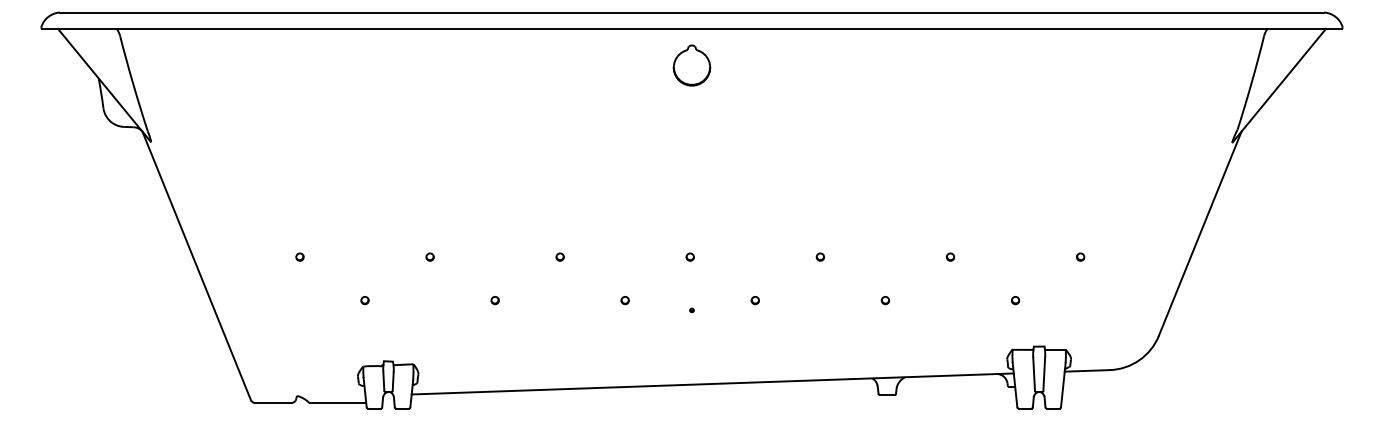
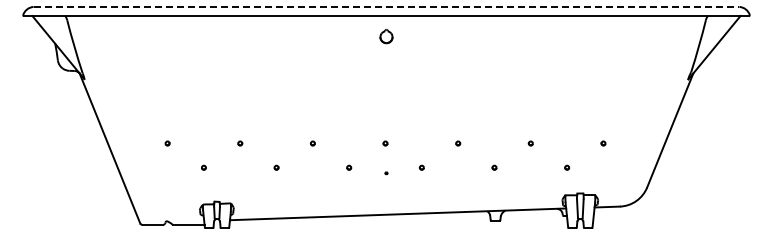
line: (692, 11) -> (386, 6), solid -> dashed
part: (692, 65) -> (386, 36), size x0.6

